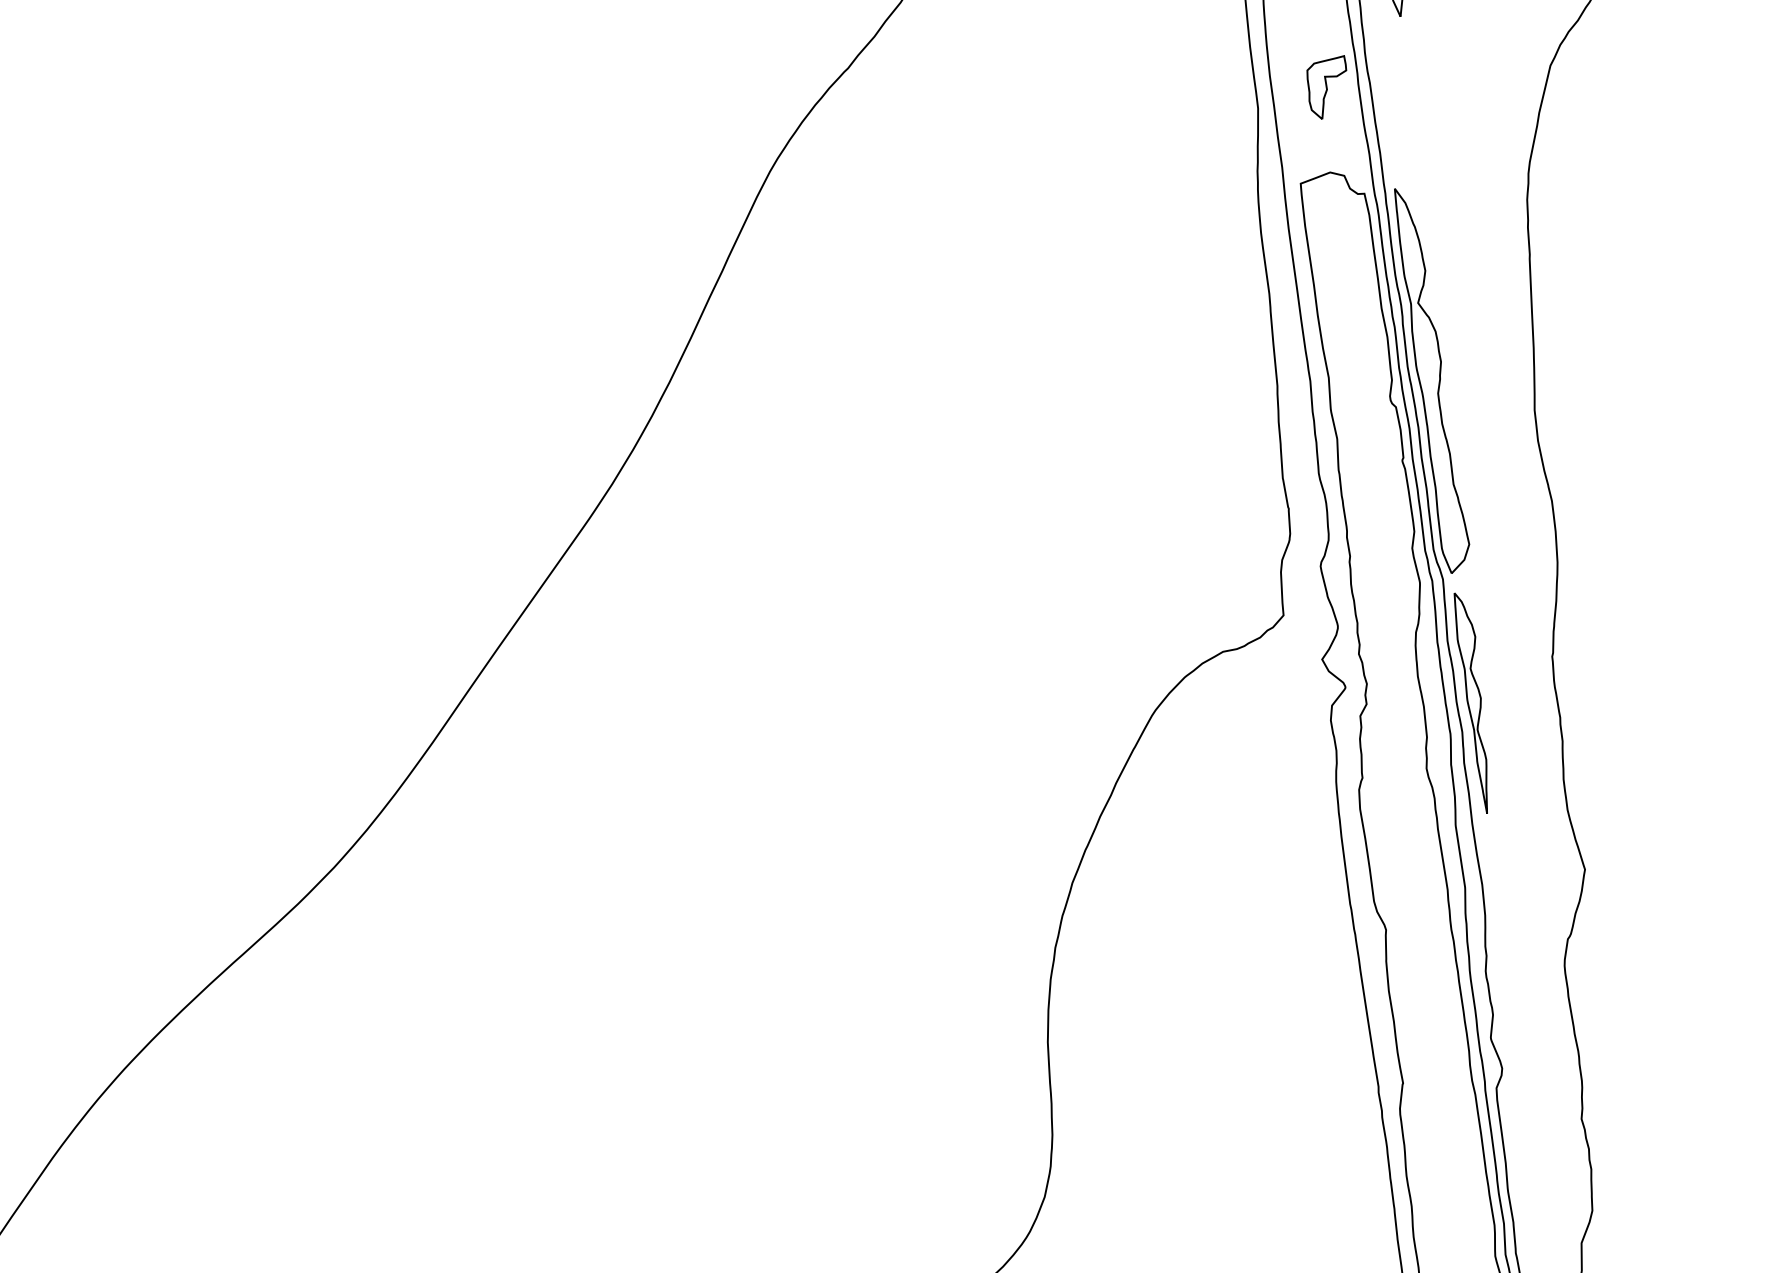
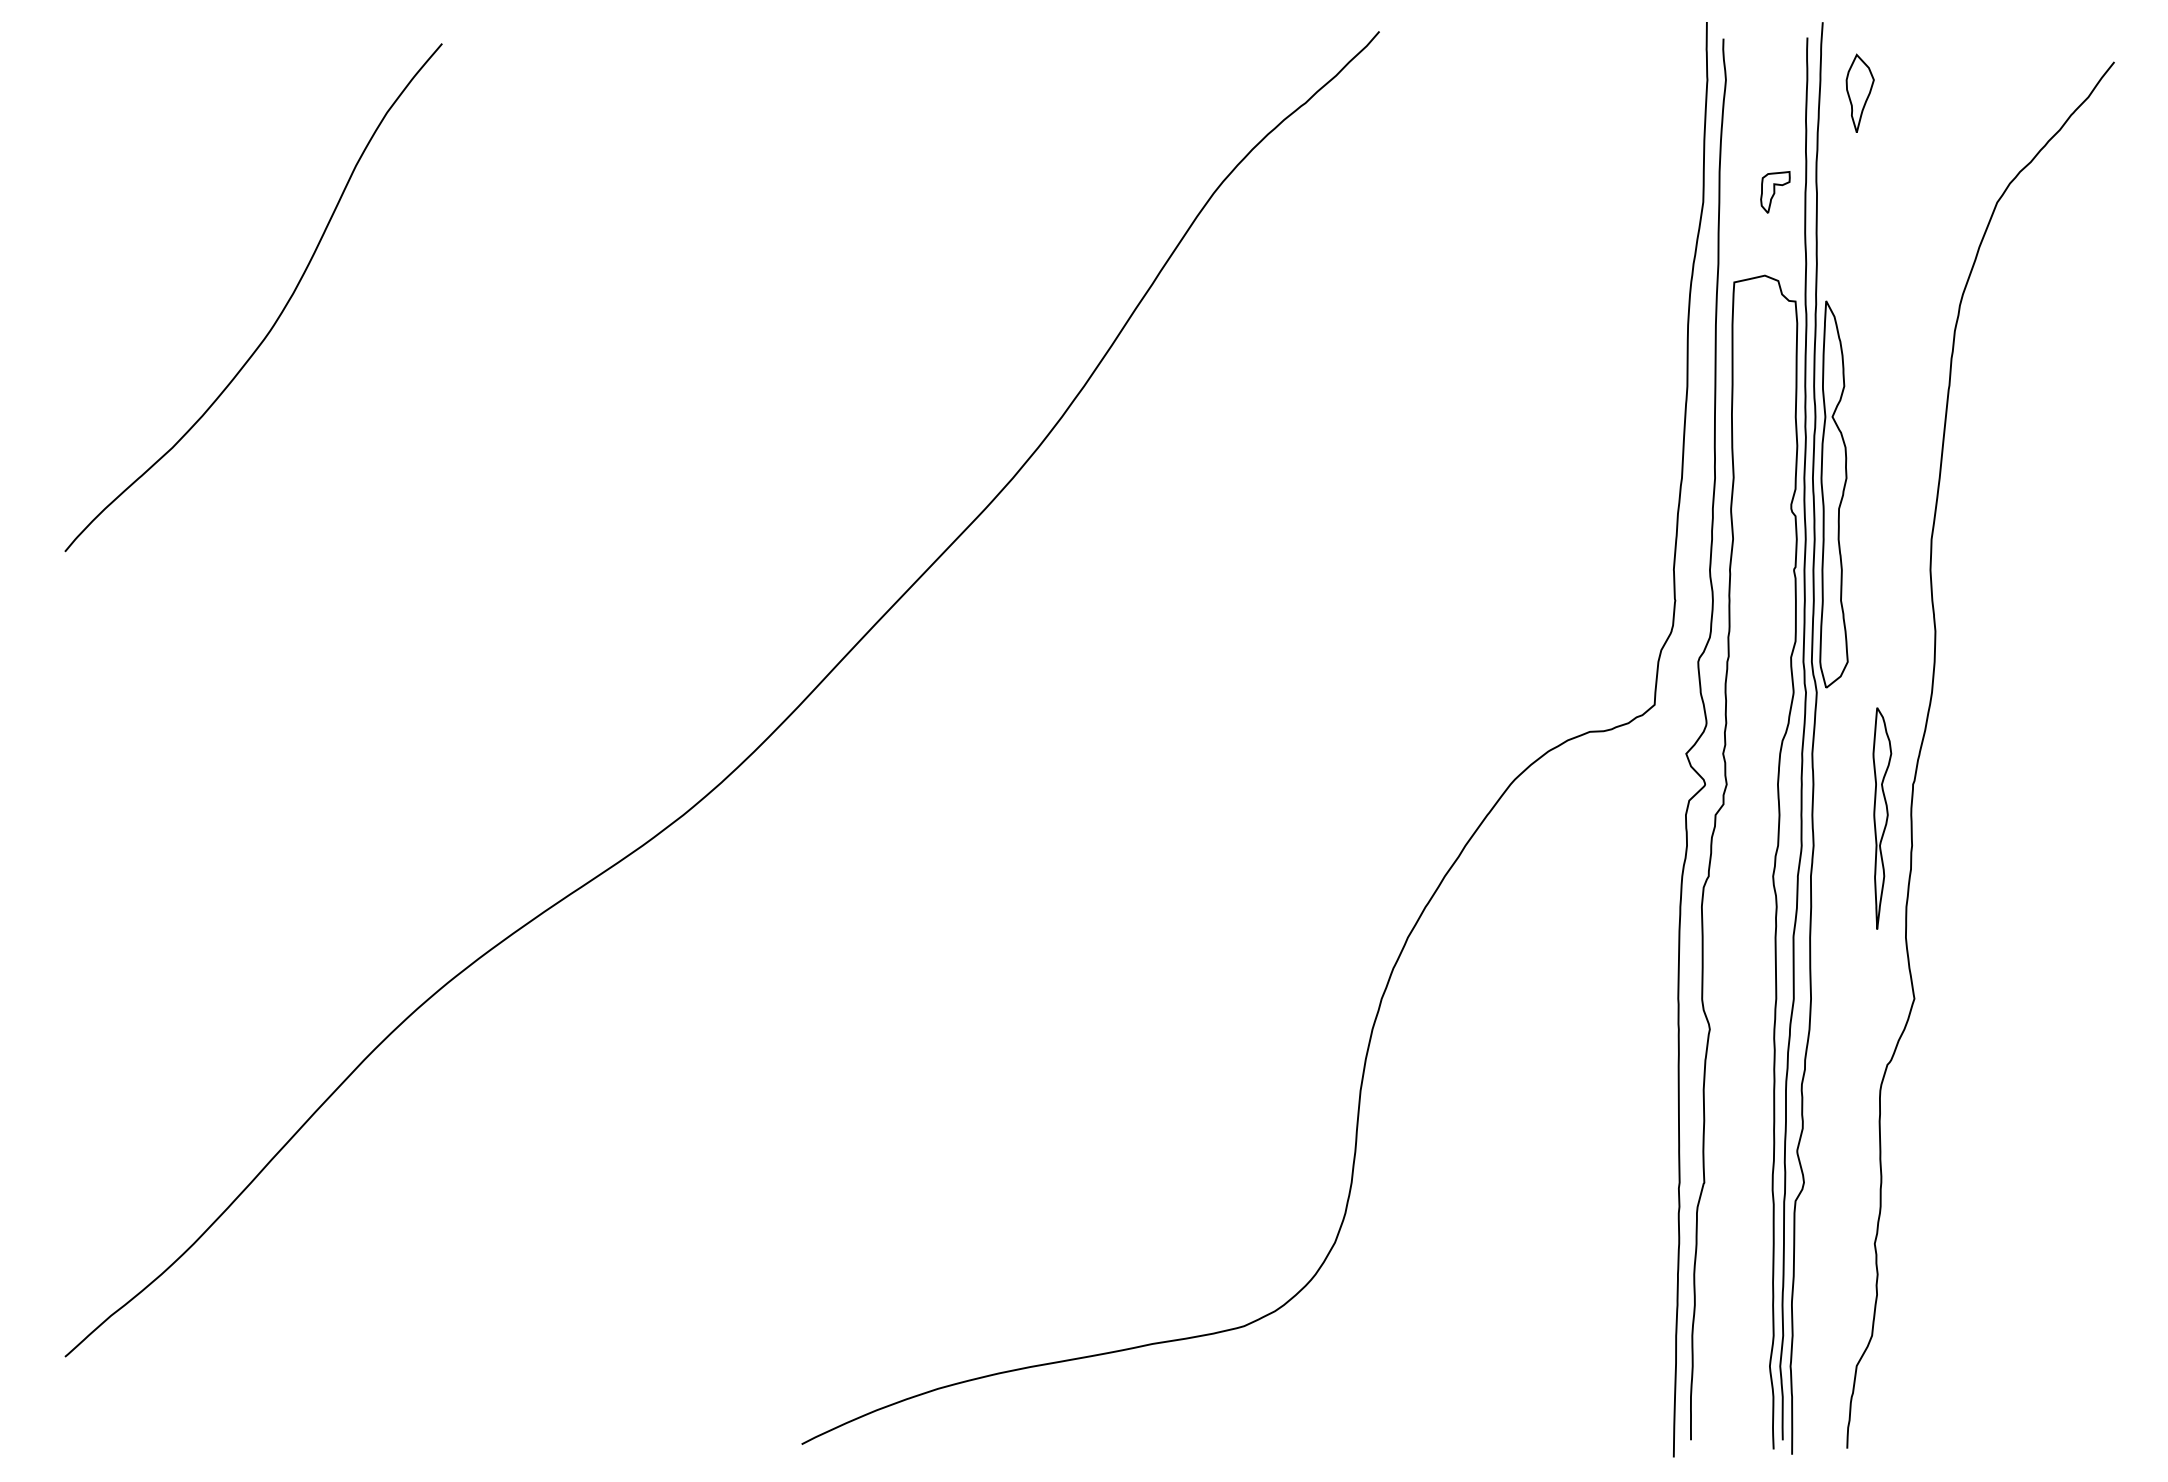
part: (1328, 88) -> (1775, 192), size x0.7
part: (1476, 702) -> (1882, 818), moved

